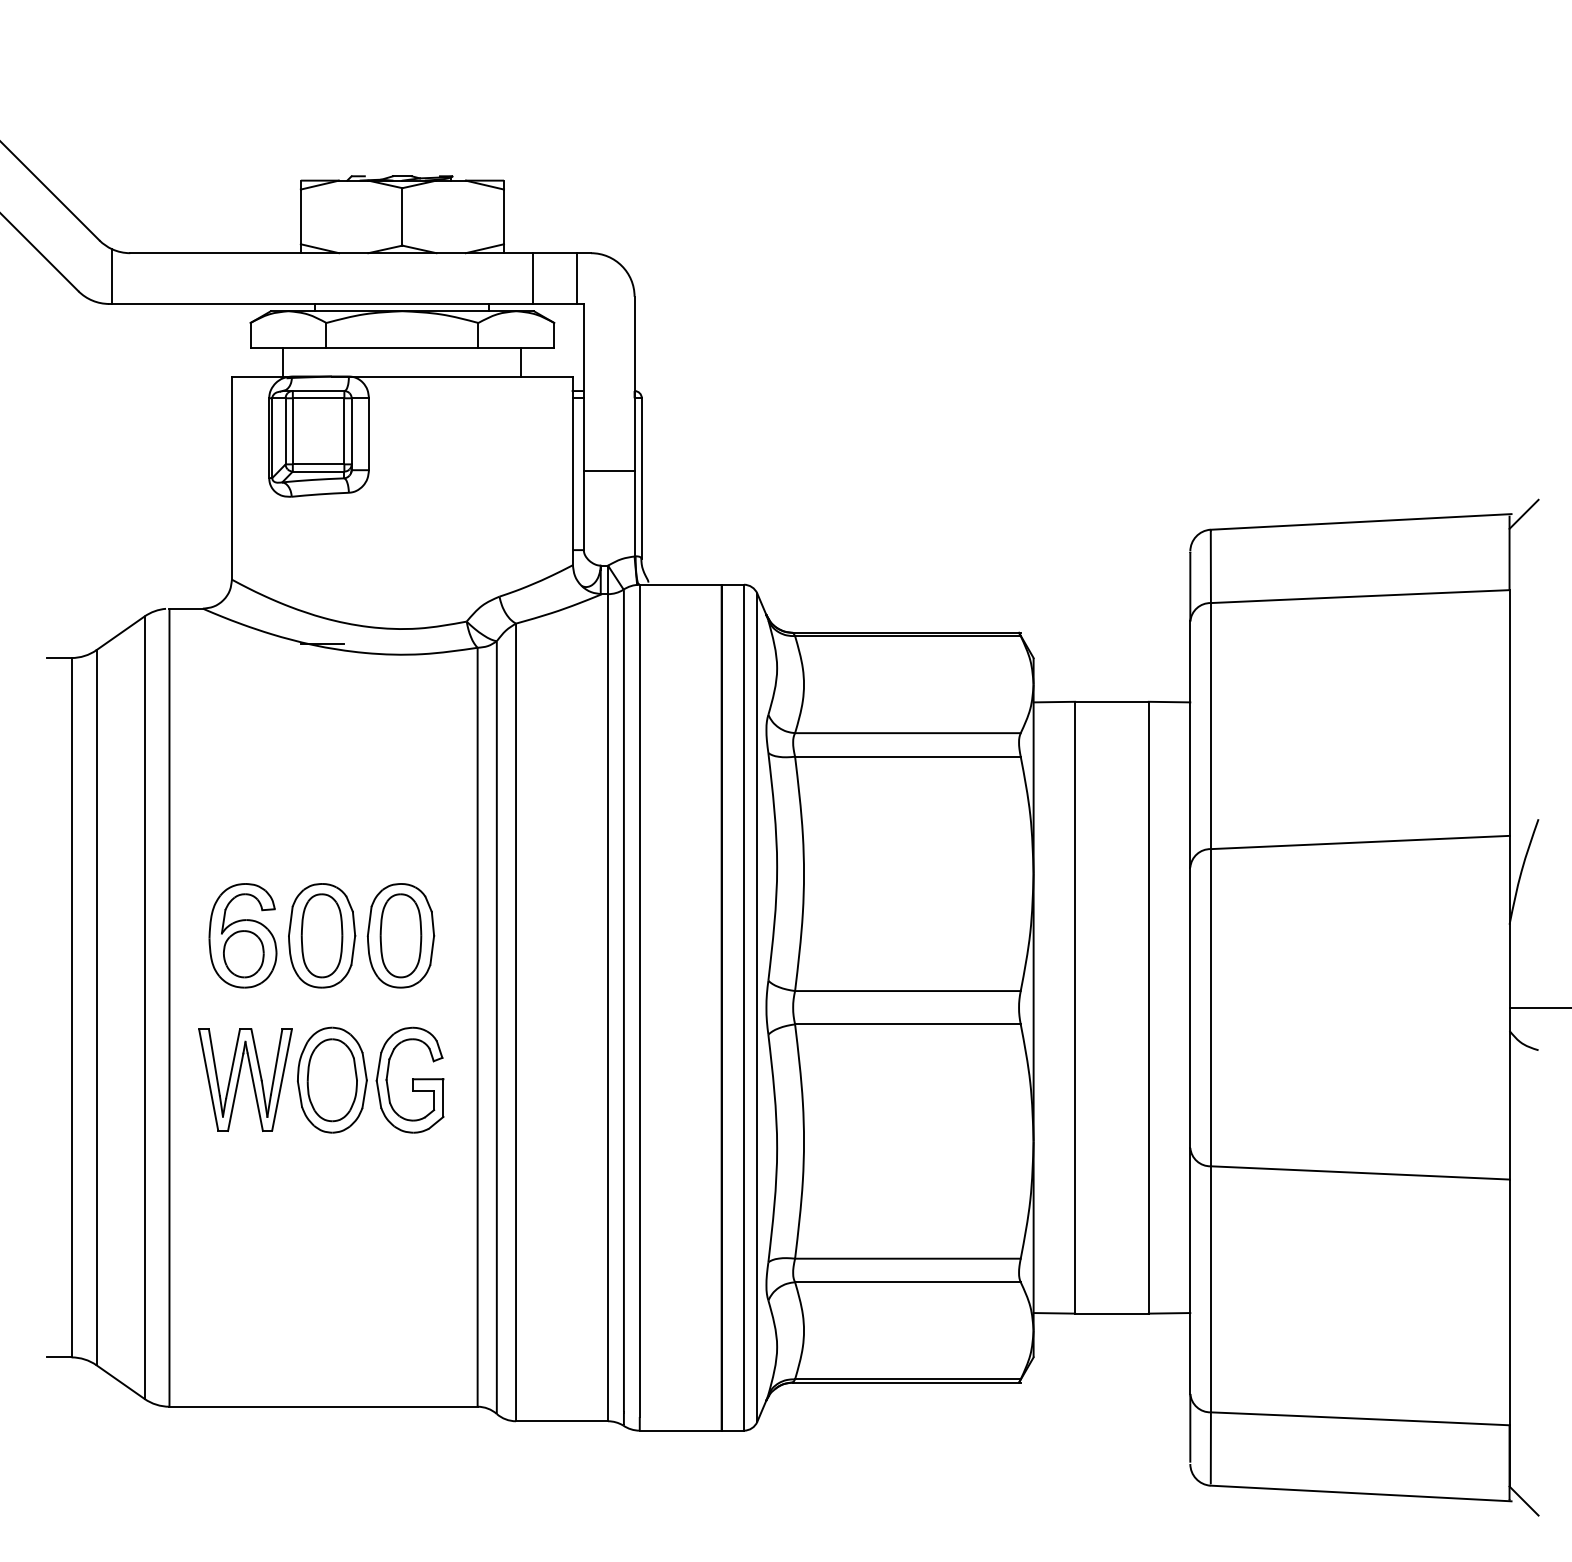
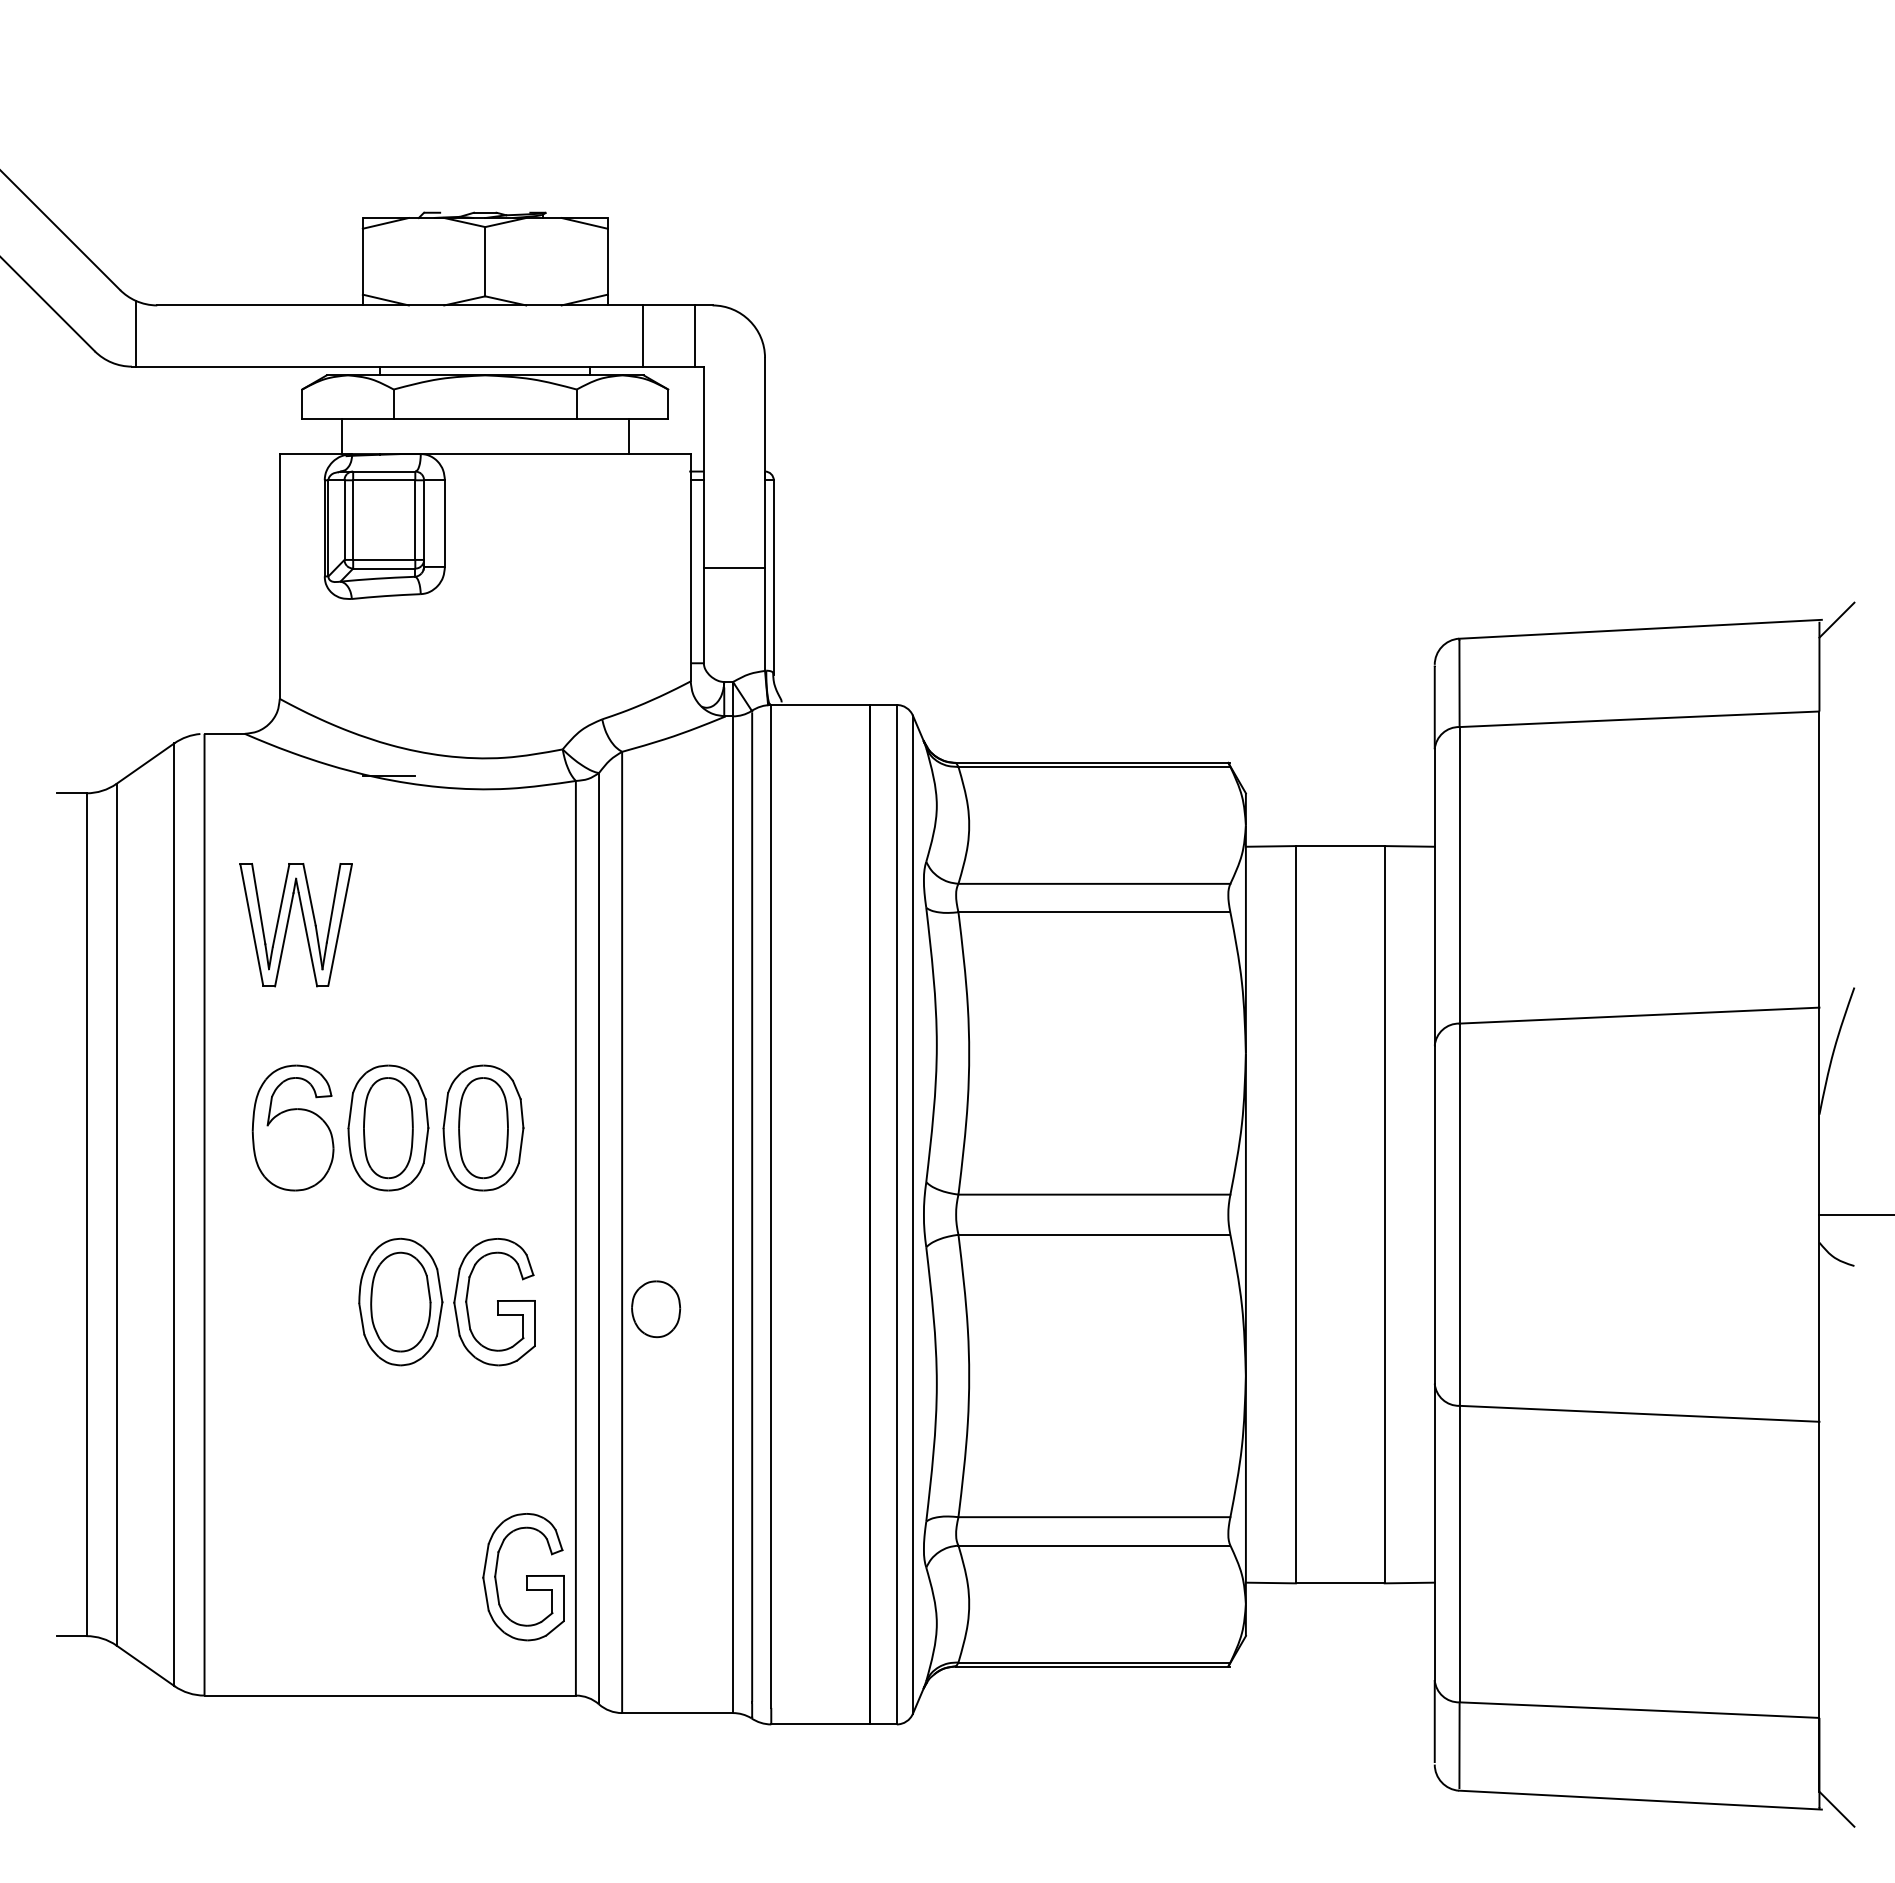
part: (244, 954) -> (656, 1309), moved
part: (239, 1080) -> (288, 925), moved
part: (434, 1308) -> (523, 1577), added

